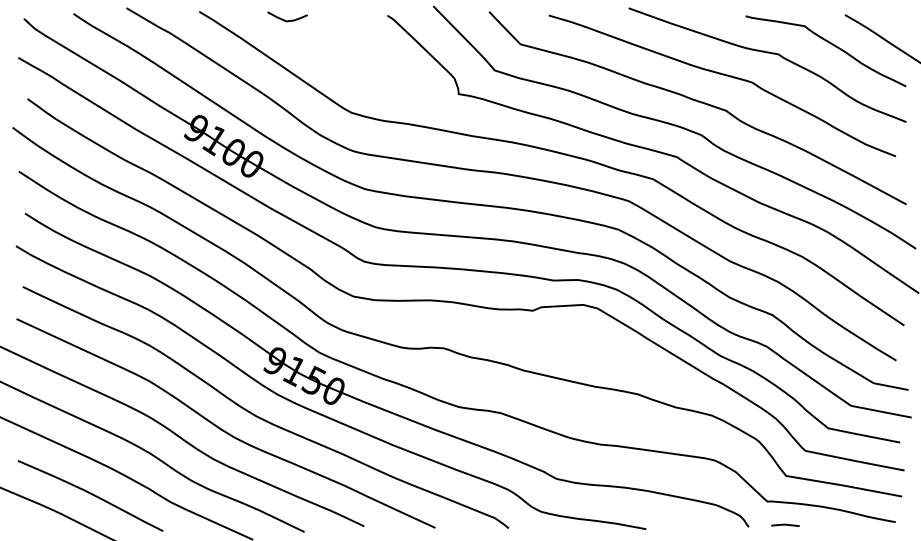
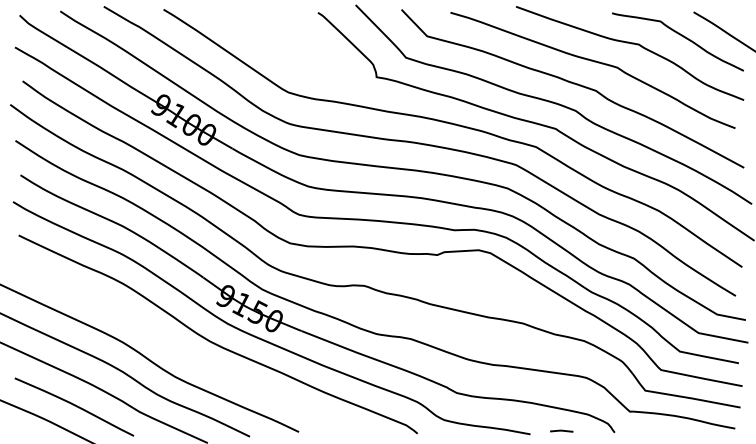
curve: (284, 18) -> (233, 15), removed
curve: (222, 428) -> (182, 351), removed
line: (785, 524) -> (561, 430), moved

